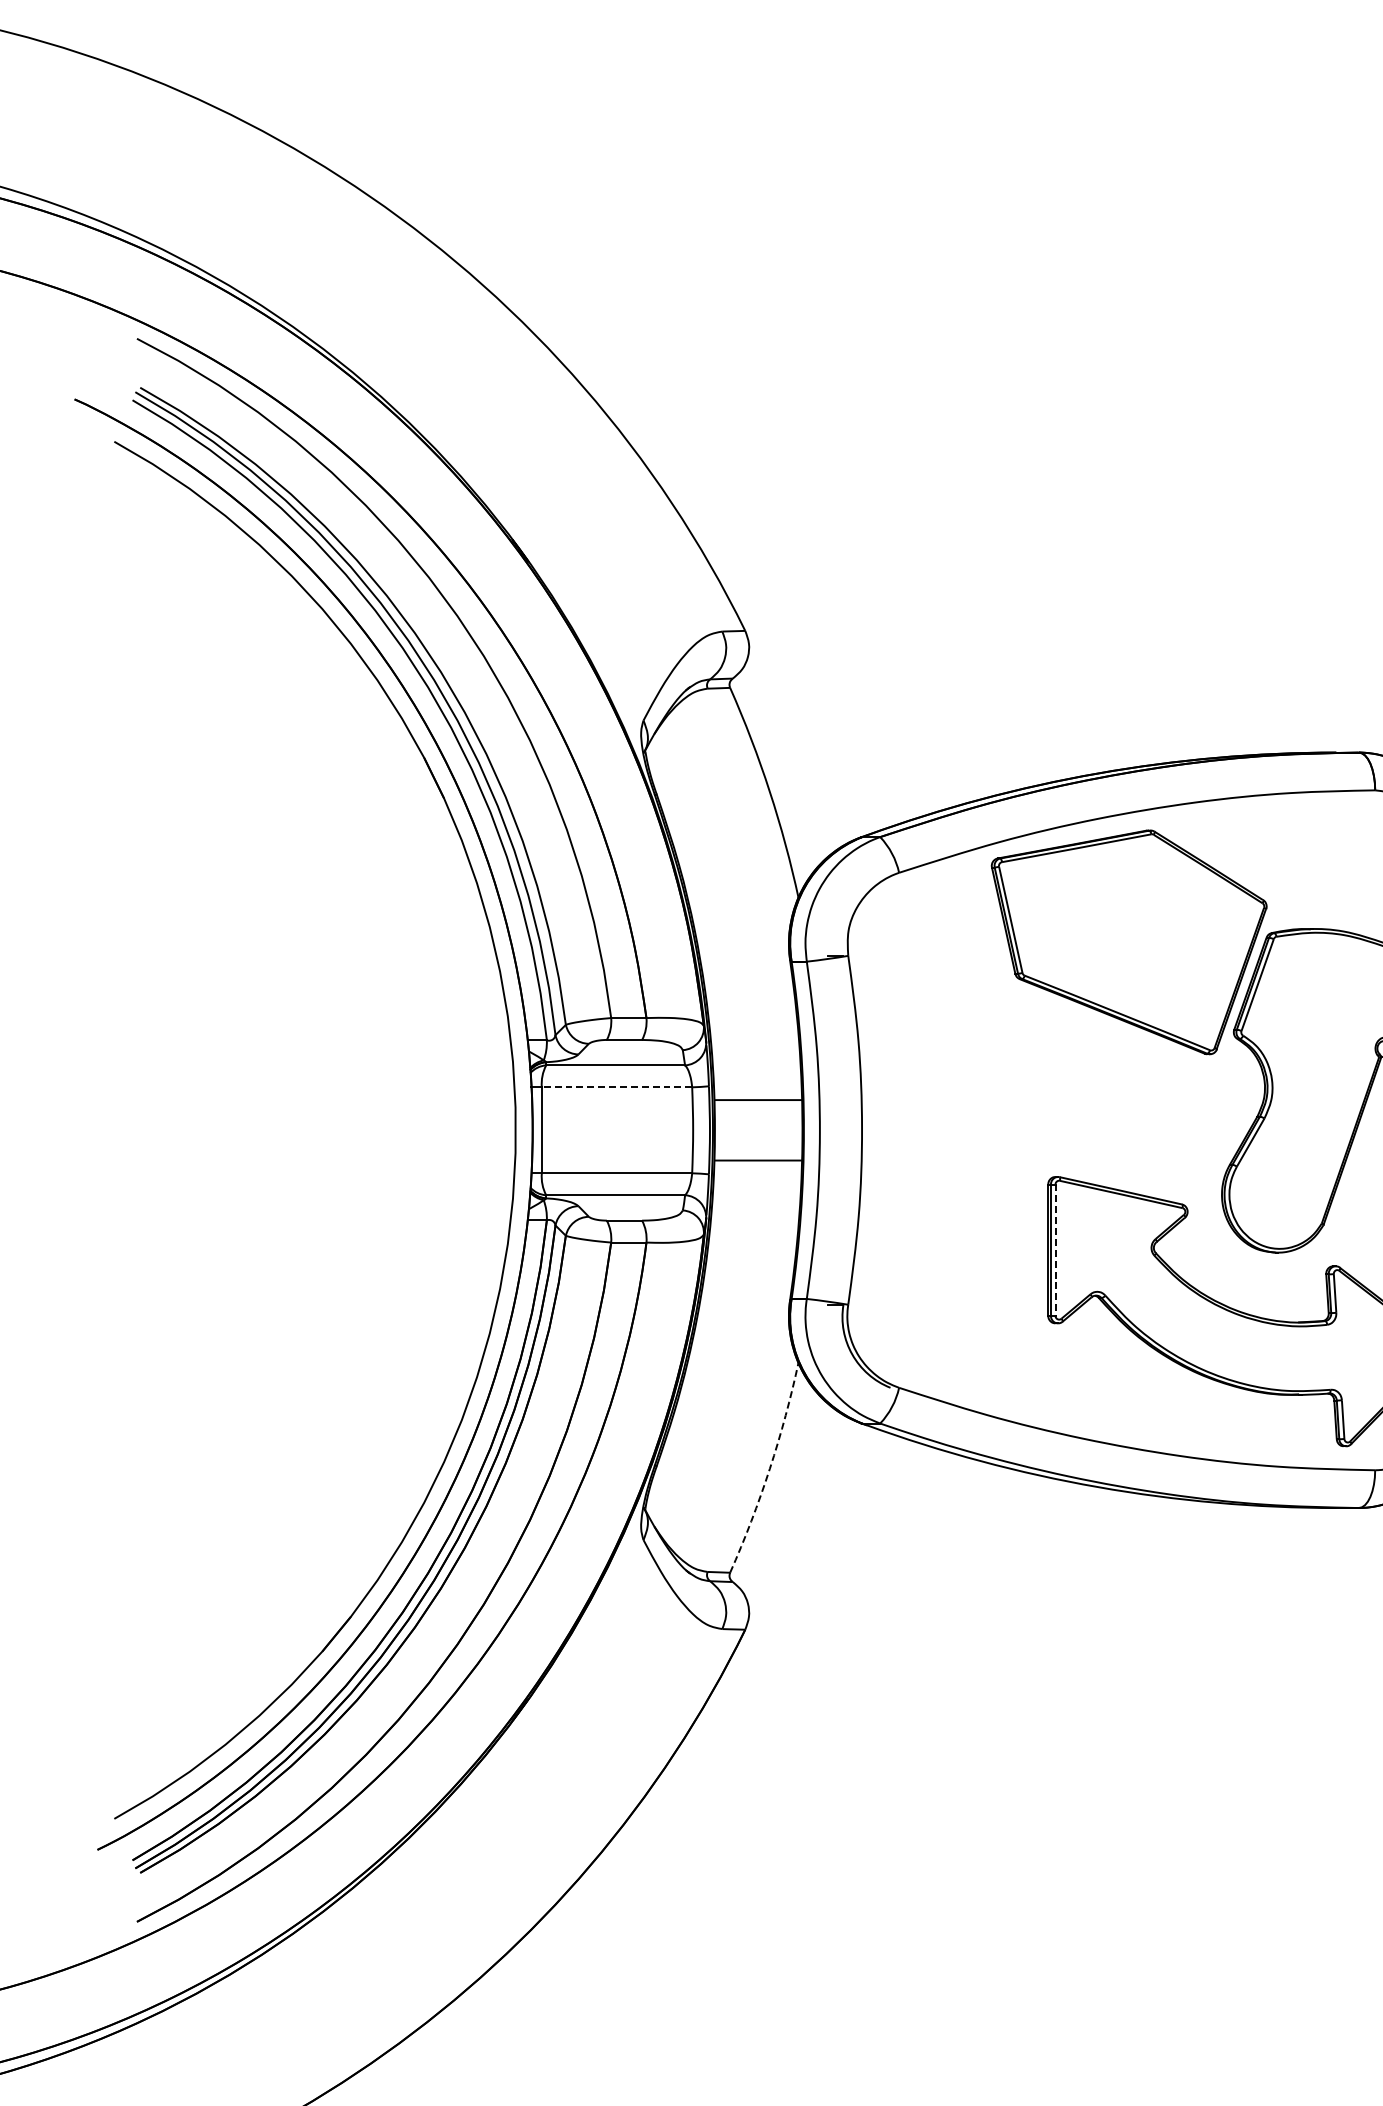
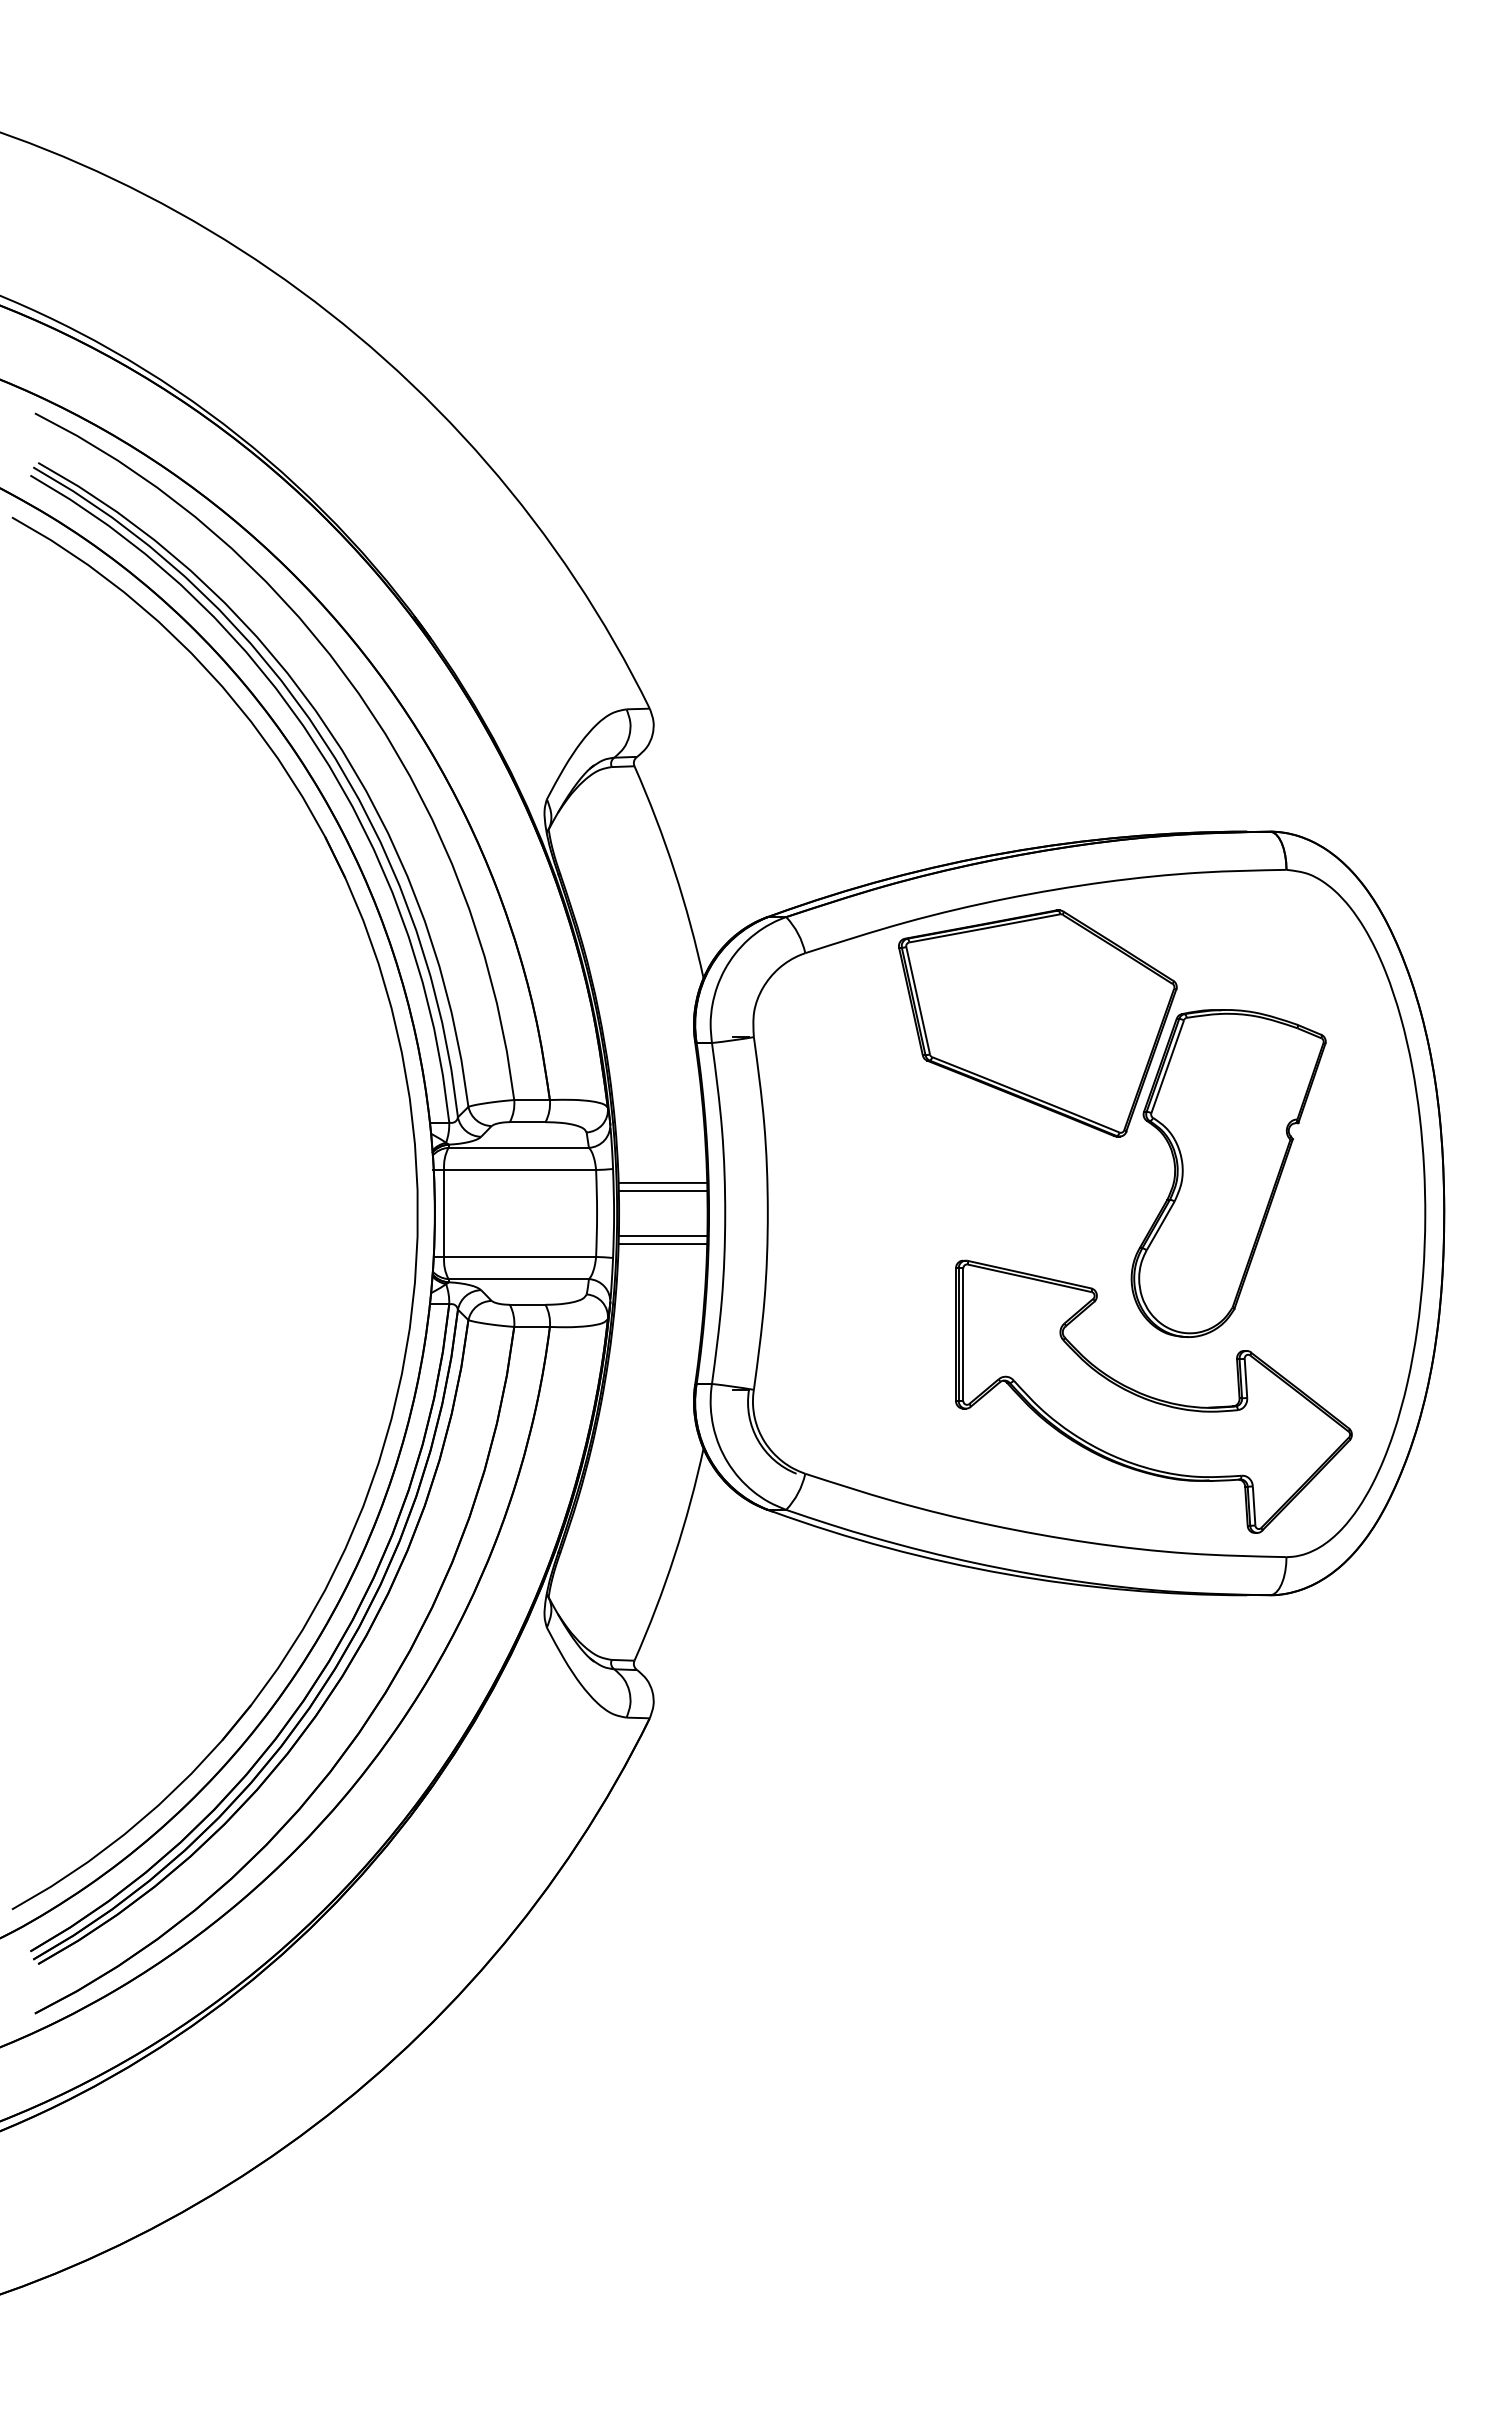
line: (617, 1086) -> (520, 1169), dashed -> solid
line: (757, 1107) -> (662, 1190), added
line: (757, 1153) -> (662, 1236), added
line: (1055, 1251) -> (963, 1335), dashed -> solid
arc: (769, 1468) -> (674, 1555), dashed -> solid

